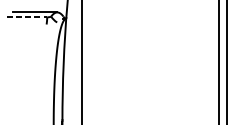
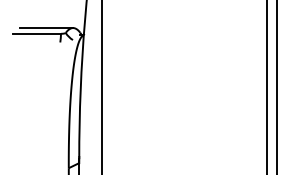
line: (27, 17) -> (37, 33), dashed -> solid

